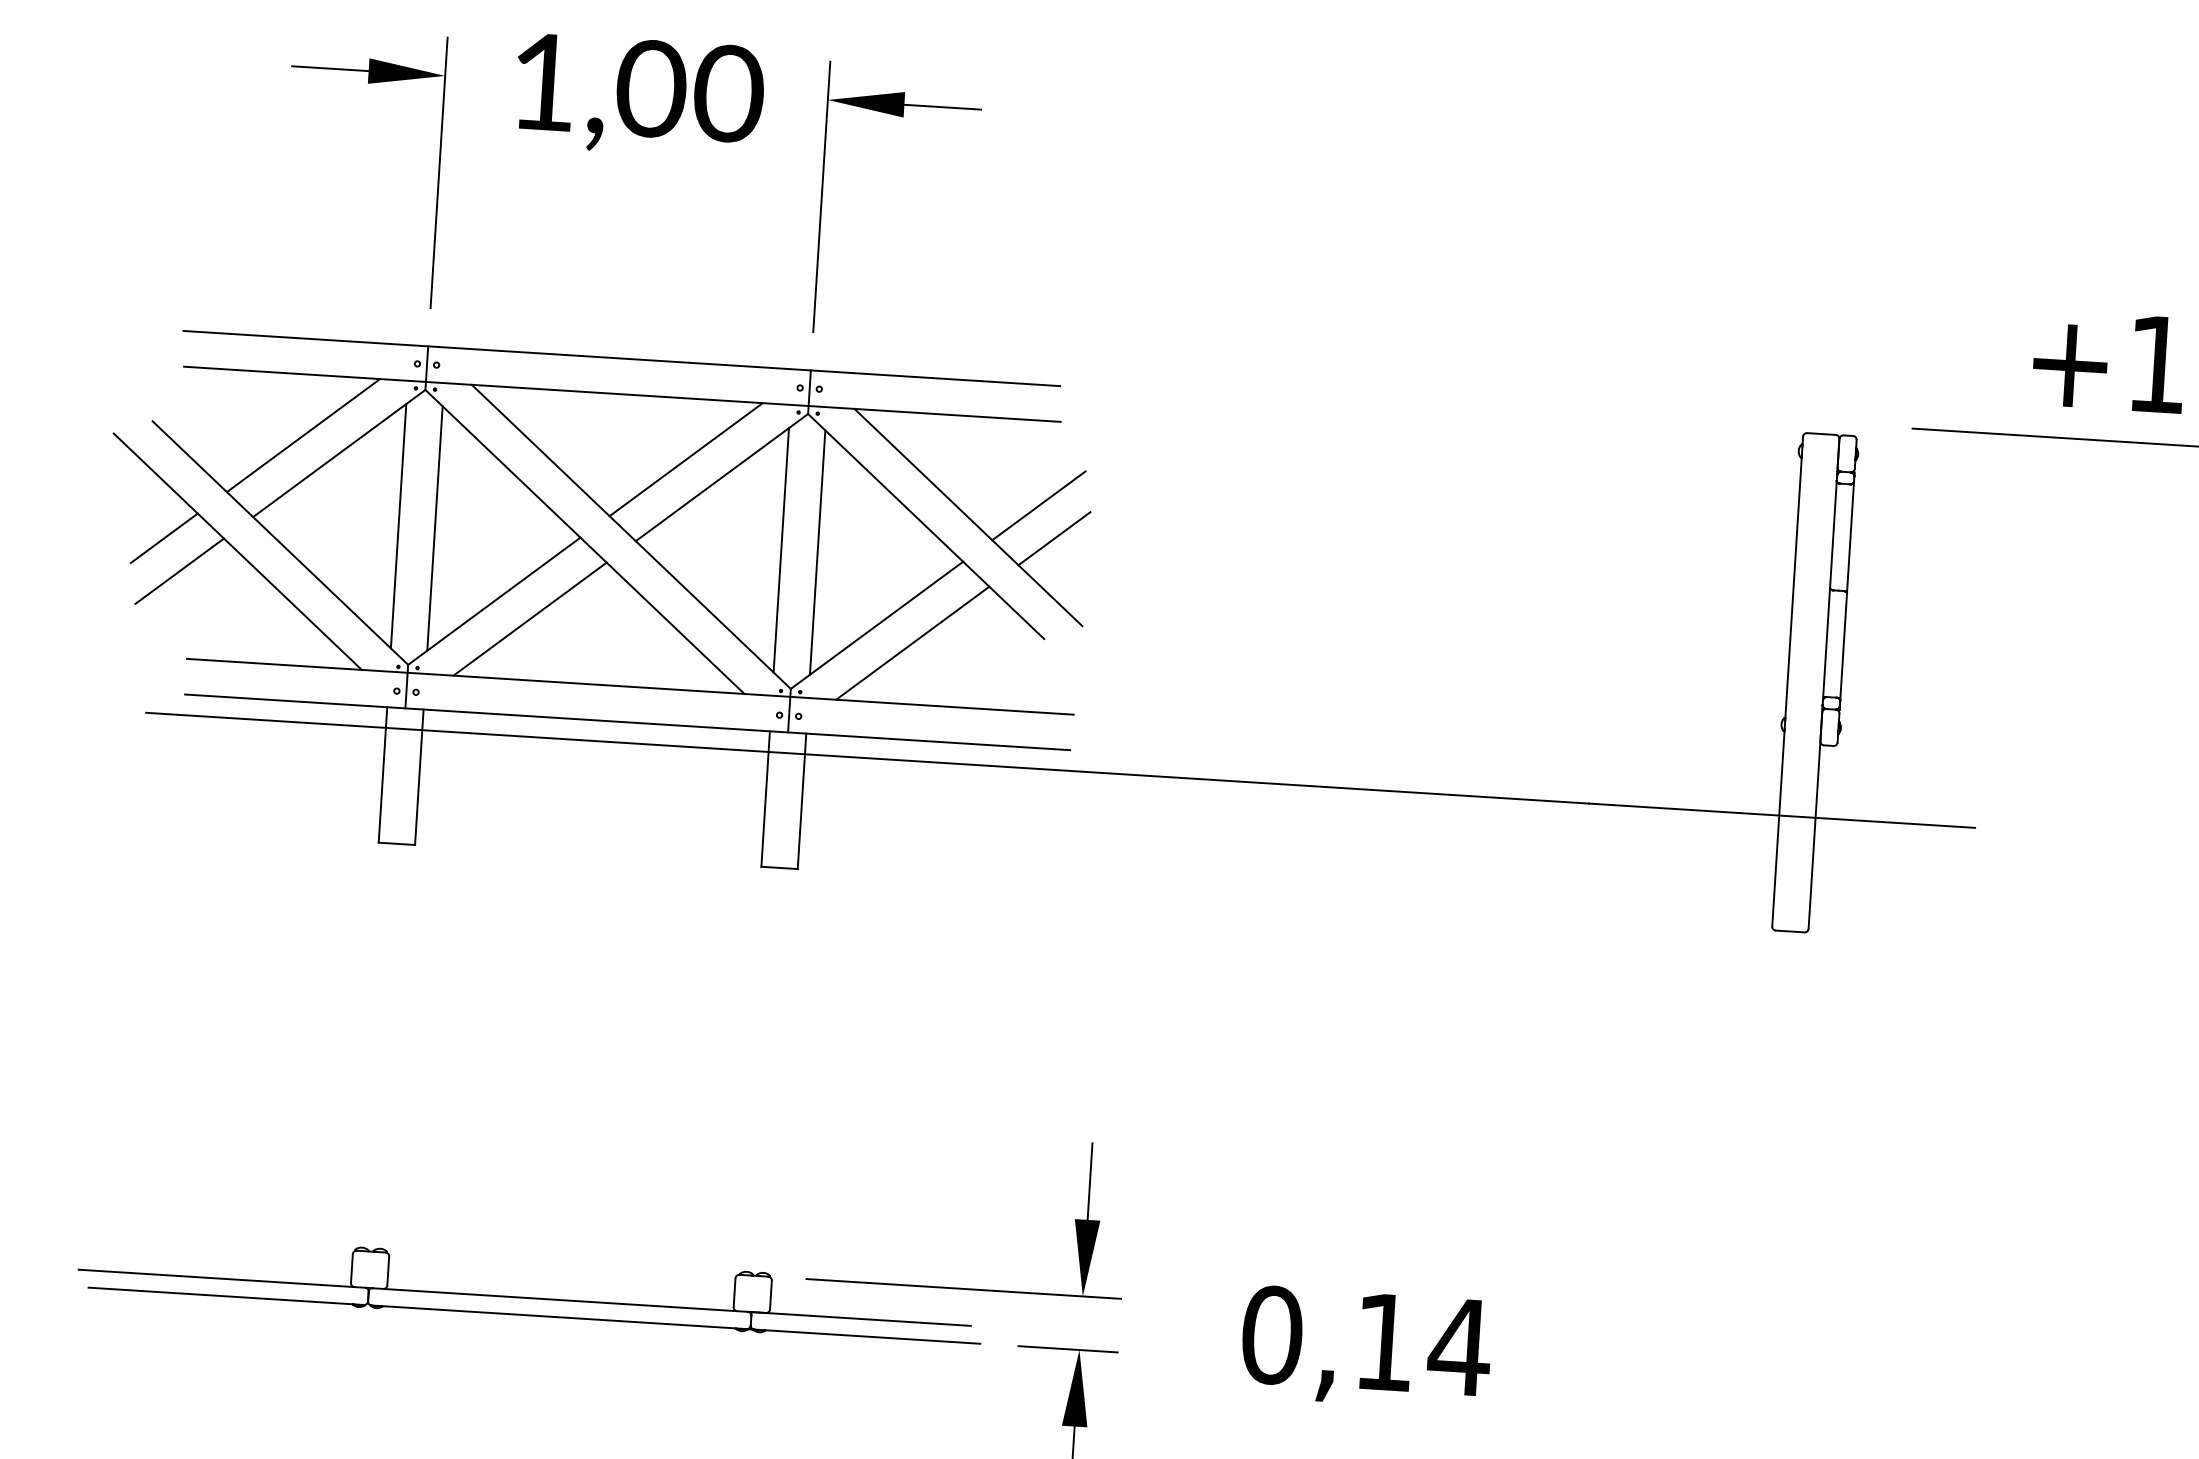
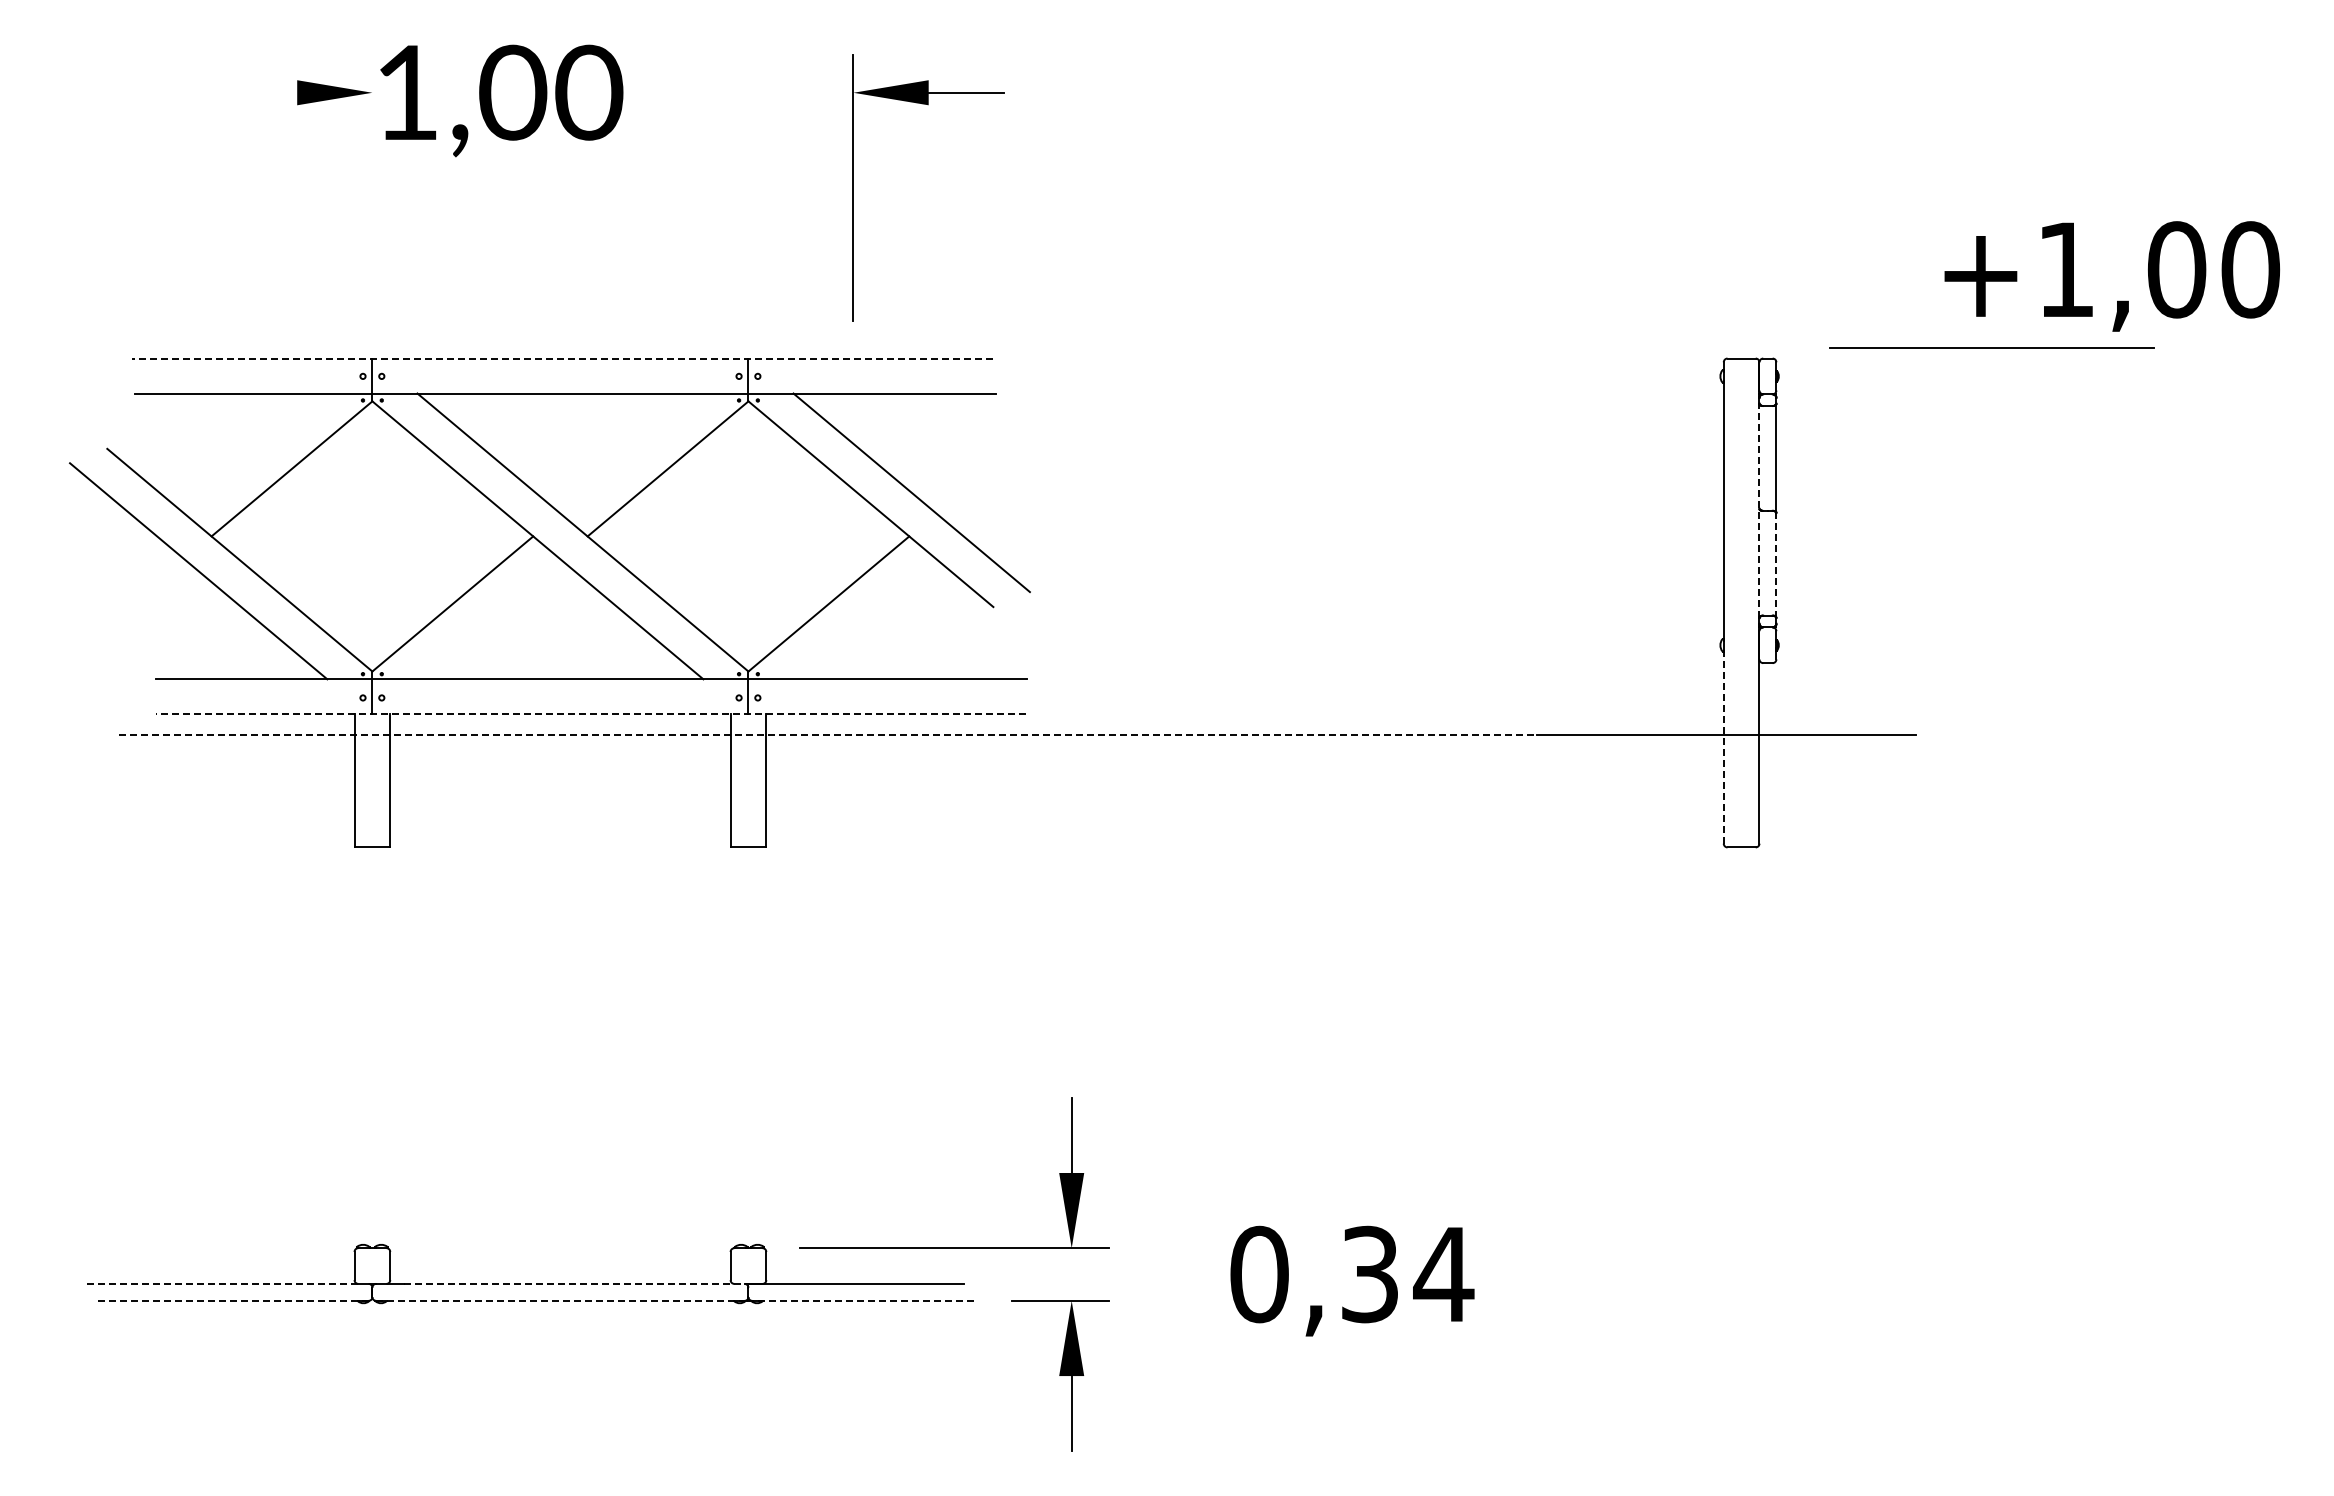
line: (330, 68) -> (259, 92), removed
text: (639, 96) -> (501, 100), moved
line: (439, 172) -> (372, 187), removed
part: (821, 196) -> (853, 187), moved
line: (621, 358) -> (562, 358), solid -> dashed
line: (303, 435) -> (255, 453), removed
line: (685, 459) -> (631, 453), removed
line: (1038, 505) -> (979, 476), removed
line: (398, 526) -> (354, 536), removed
line: (435, 528) -> (390, 536), removed
line: (163, 538) -> (125, 562), removed
line: (1053, 538) -> (996, 508), removed
line: (781, 550) -> (730, 536), removed
line: (817, 552) -> (766, 536), removed
line: (179, 570) -> (142, 593), removed
line: (1829, 589) -> (1759, 510), solid -> dashed
line: (529, 619) -> (488, 619), removed
line: (912, 643) -> (864, 619), removed
line: (1843, 646) -> (1776, 565), solid -> dashed
line: (627, 722) -> (590, 714), solid -> dashed
line: (868, 758) -> (828, 734), solid -> dashed
line: (1778, 827) -> (1723, 746), solid -> dashed
line: (216, 1277) -> (222, 1283), solid -> dashed
line: (225, 1295) -> (232, 1300), solid -> dashed
line: (576, 1300) -> (576, 1283), solid -> dashed
line: (559, 1316) -> (560, 1300), solid -> dashed
line: (867, 1336) -> (863, 1300), solid -> dashed
text: (1384, 1342) -> (1369, 1274), 0,14 -> 0,34

